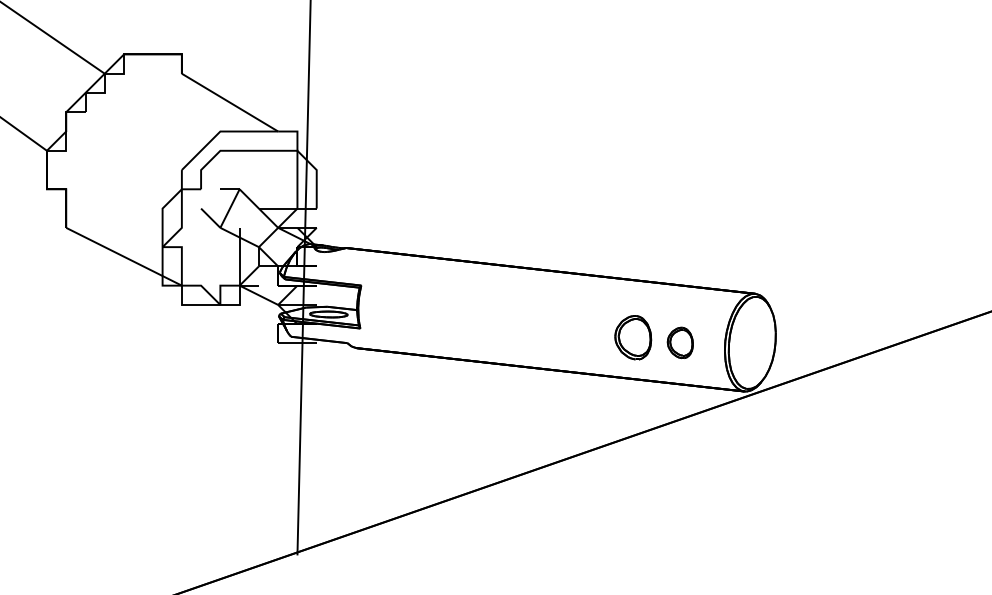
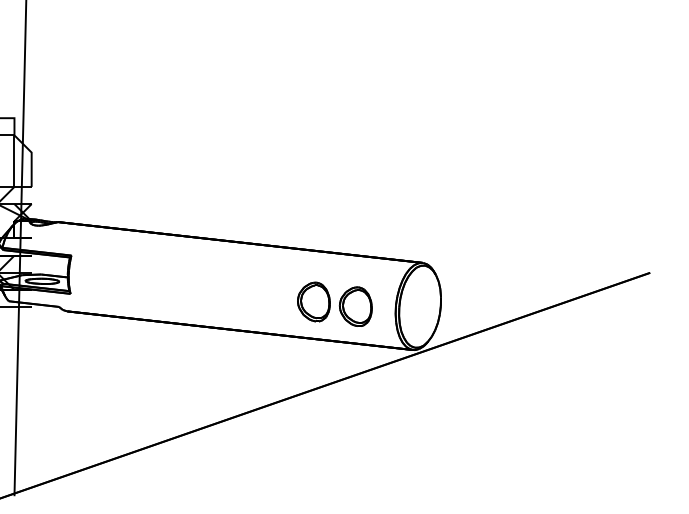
part: (680, 342) -> (356, 306), size x1.43

